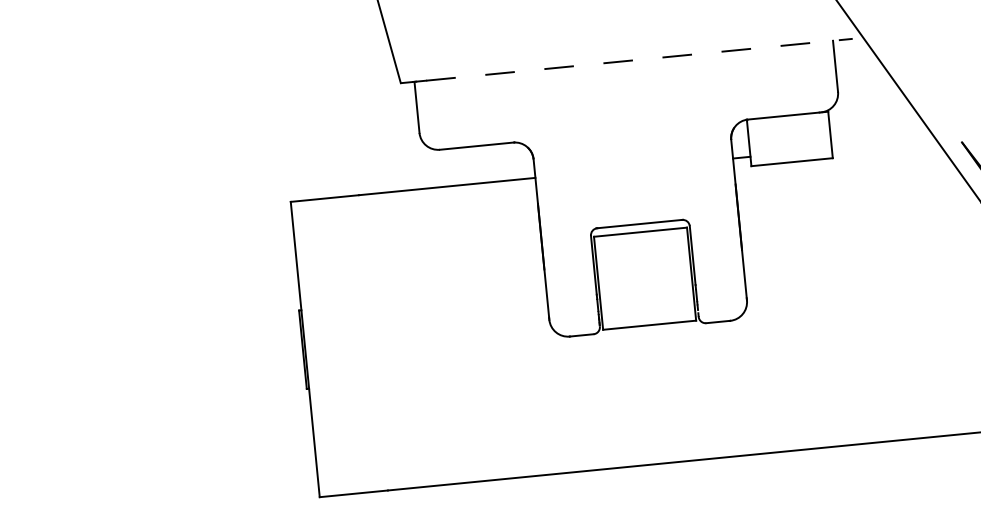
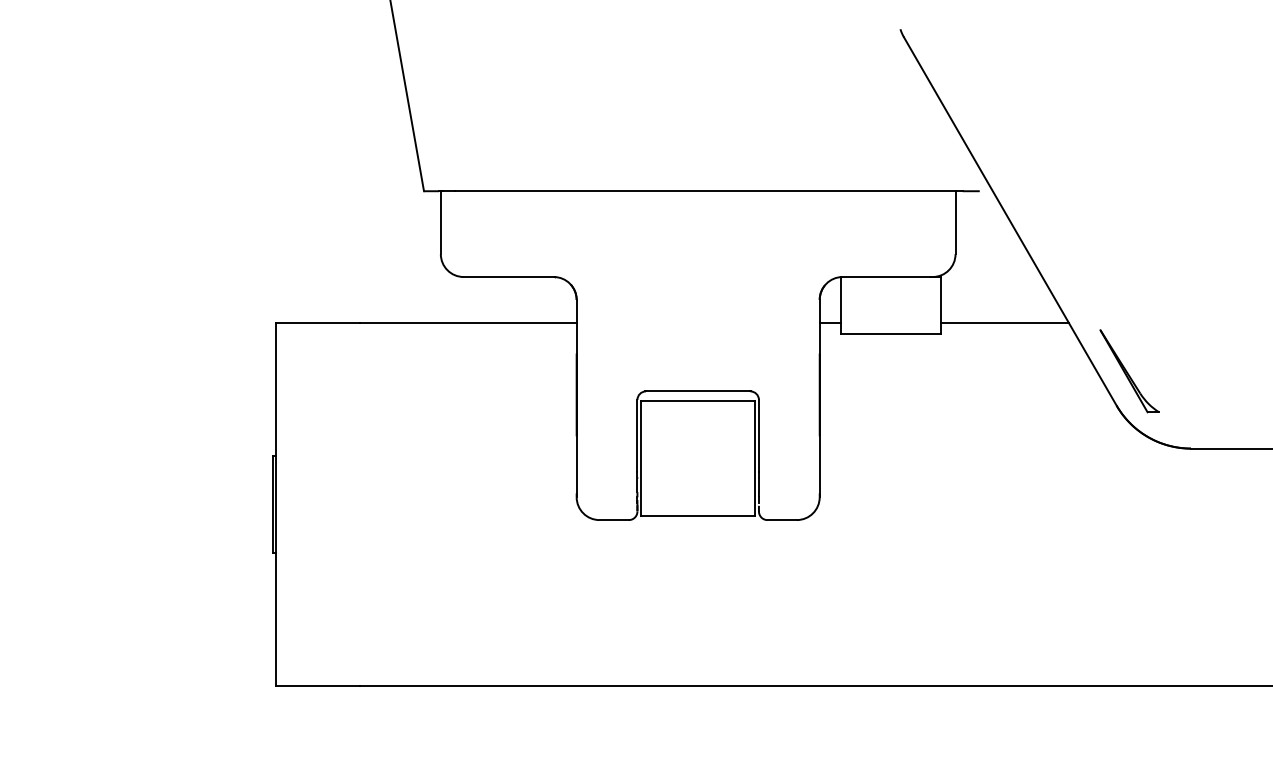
line: (632, 60) -> (709, 191), dashed -> solid
line: (883, 143) -> (1004, 322), added

